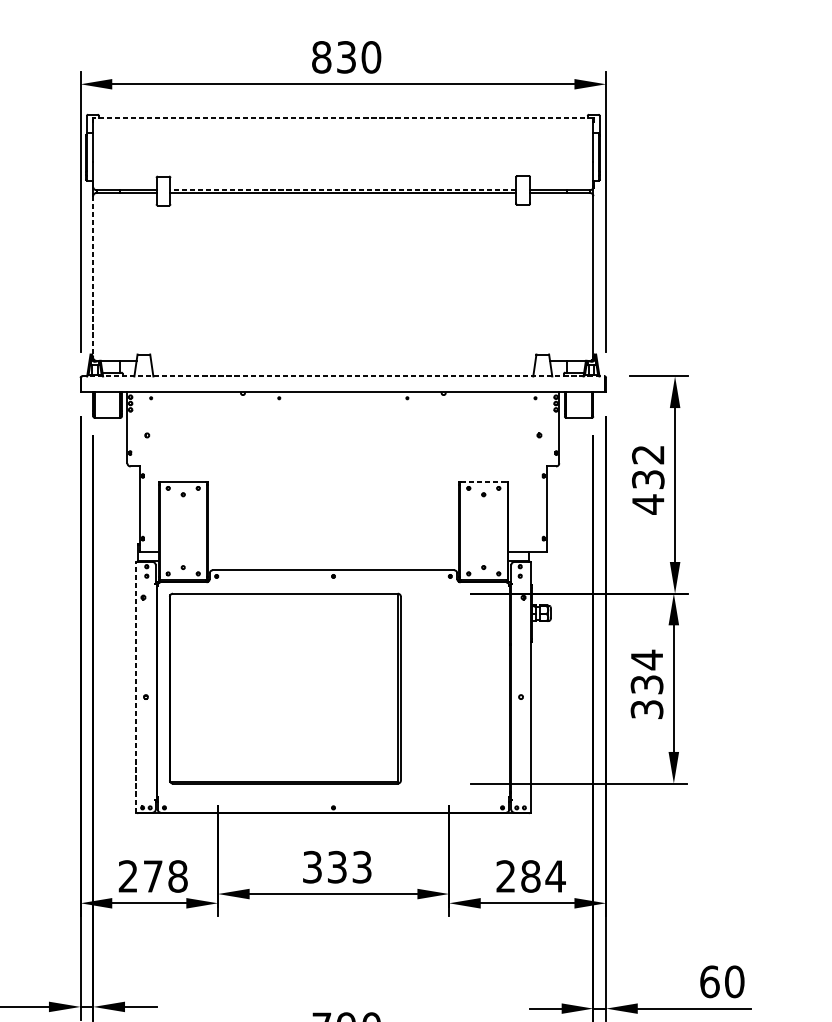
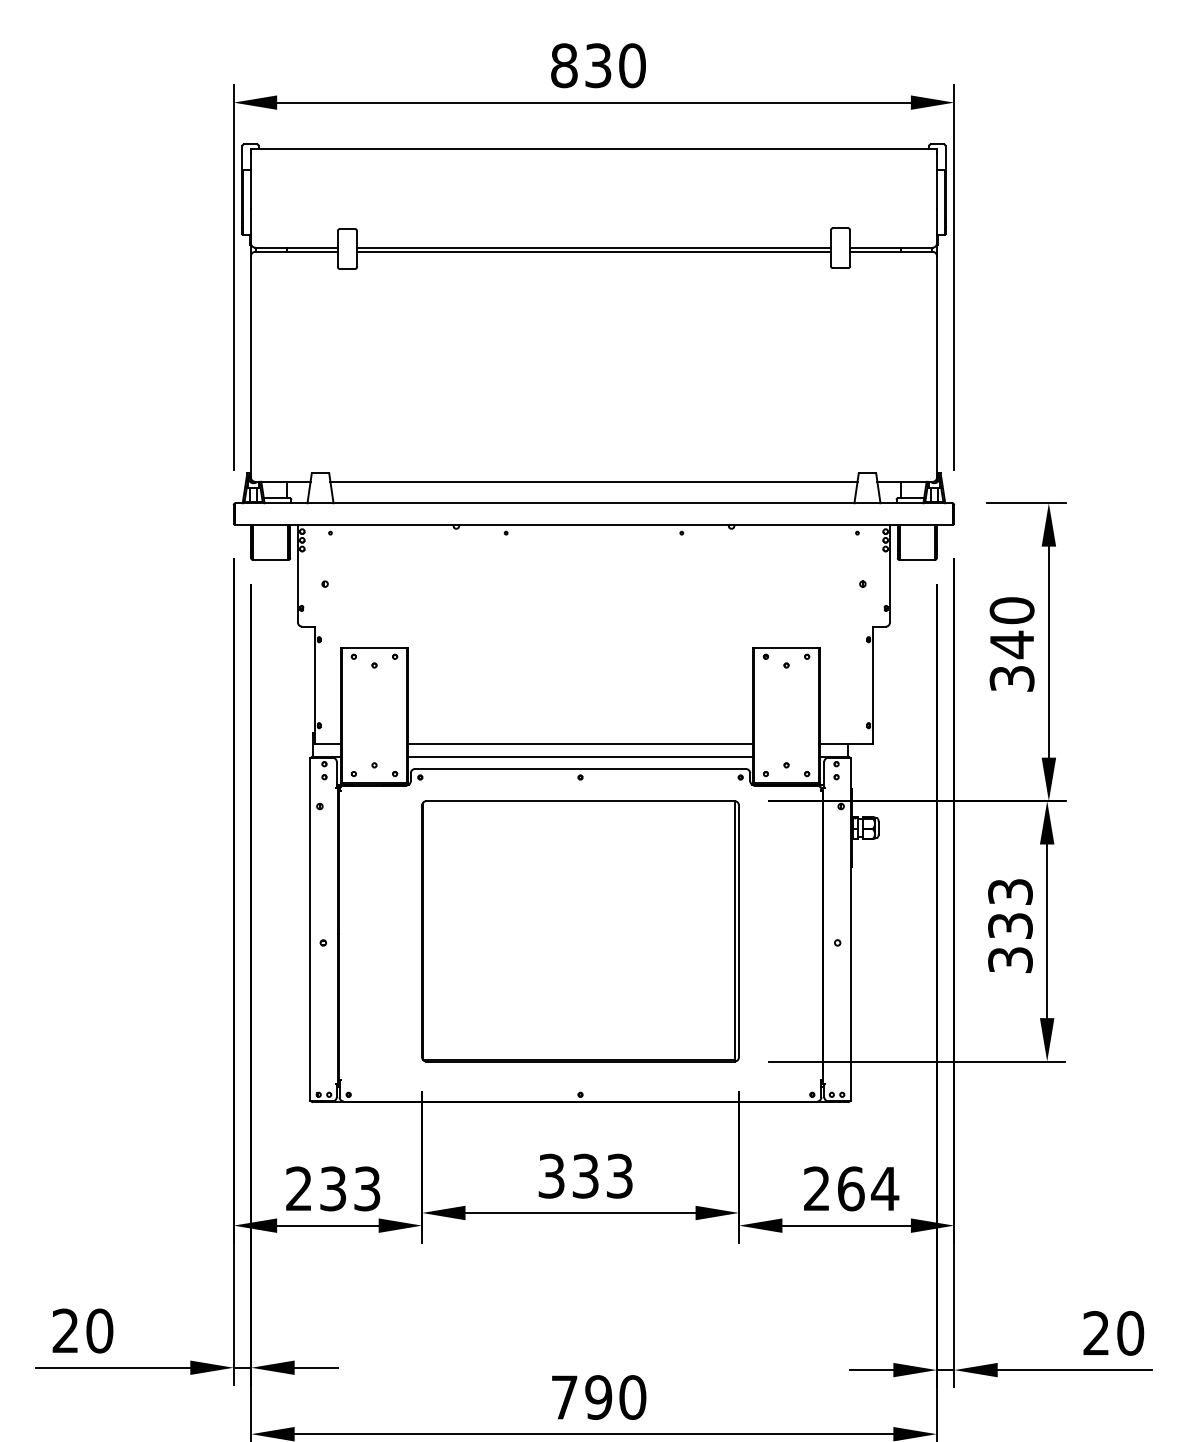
line: (342, 117) -> (593, 148), dashed -> solid
line: (342, 189) -> (593, 247), dashed -> solid
line: (93, 276) -> (251, 366), dashed -> solid
line: (342, 360) -> (593, 481), added
line: (343, 376) -> (594, 503), dashed -> solid
text: (647, 480) -> (1011, 645), 432 -> 340
line: (483, 482) -> (786, 648), dashed -> solid
line: (333, 551) -> (580, 743), added
line: (333, 561) -> (580, 756), added
text: (647, 660) -> (1010, 892), 334 -> 333
line: (135, 687) -> (309, 929), dashed -> solid
part: (285, 688) -> (580, 931), moved
text: (165, 876) -> (350, 1188), 278 -> 233
text: (530, 876) -> (850, 1188), 284 -> 264
text: (709, 981) -> (1096, 1333), 60 -> 20

